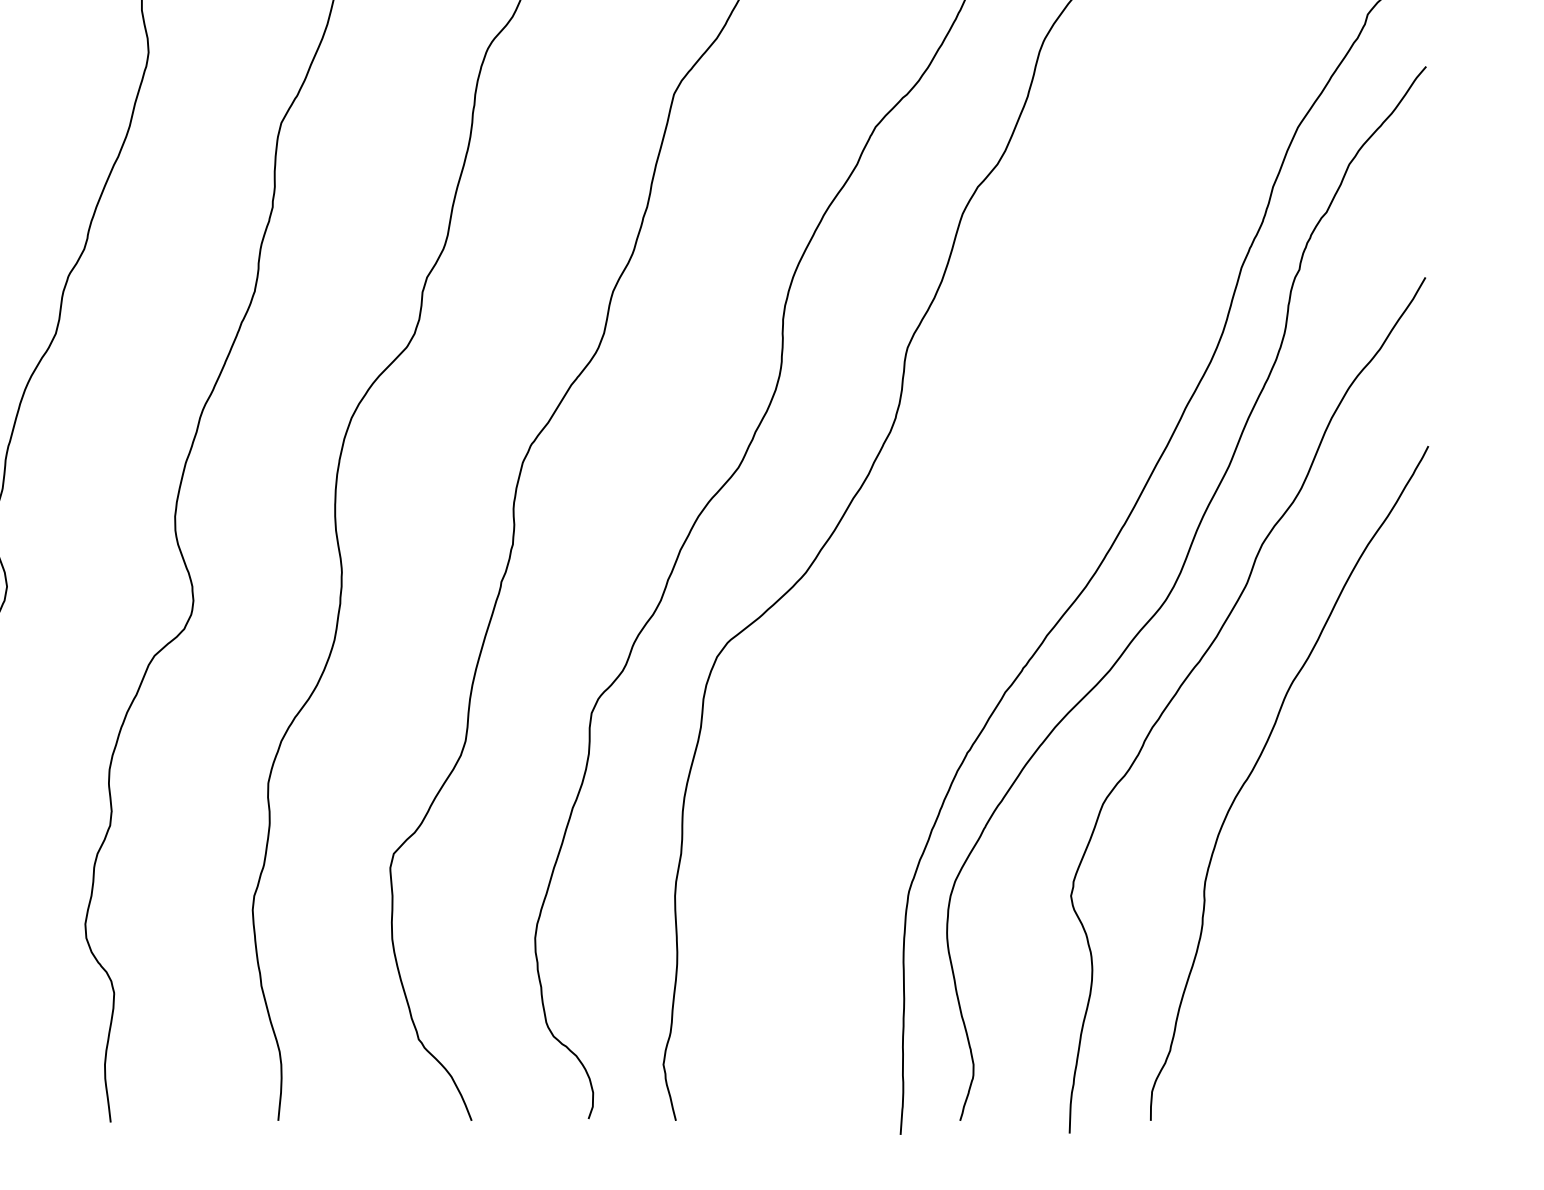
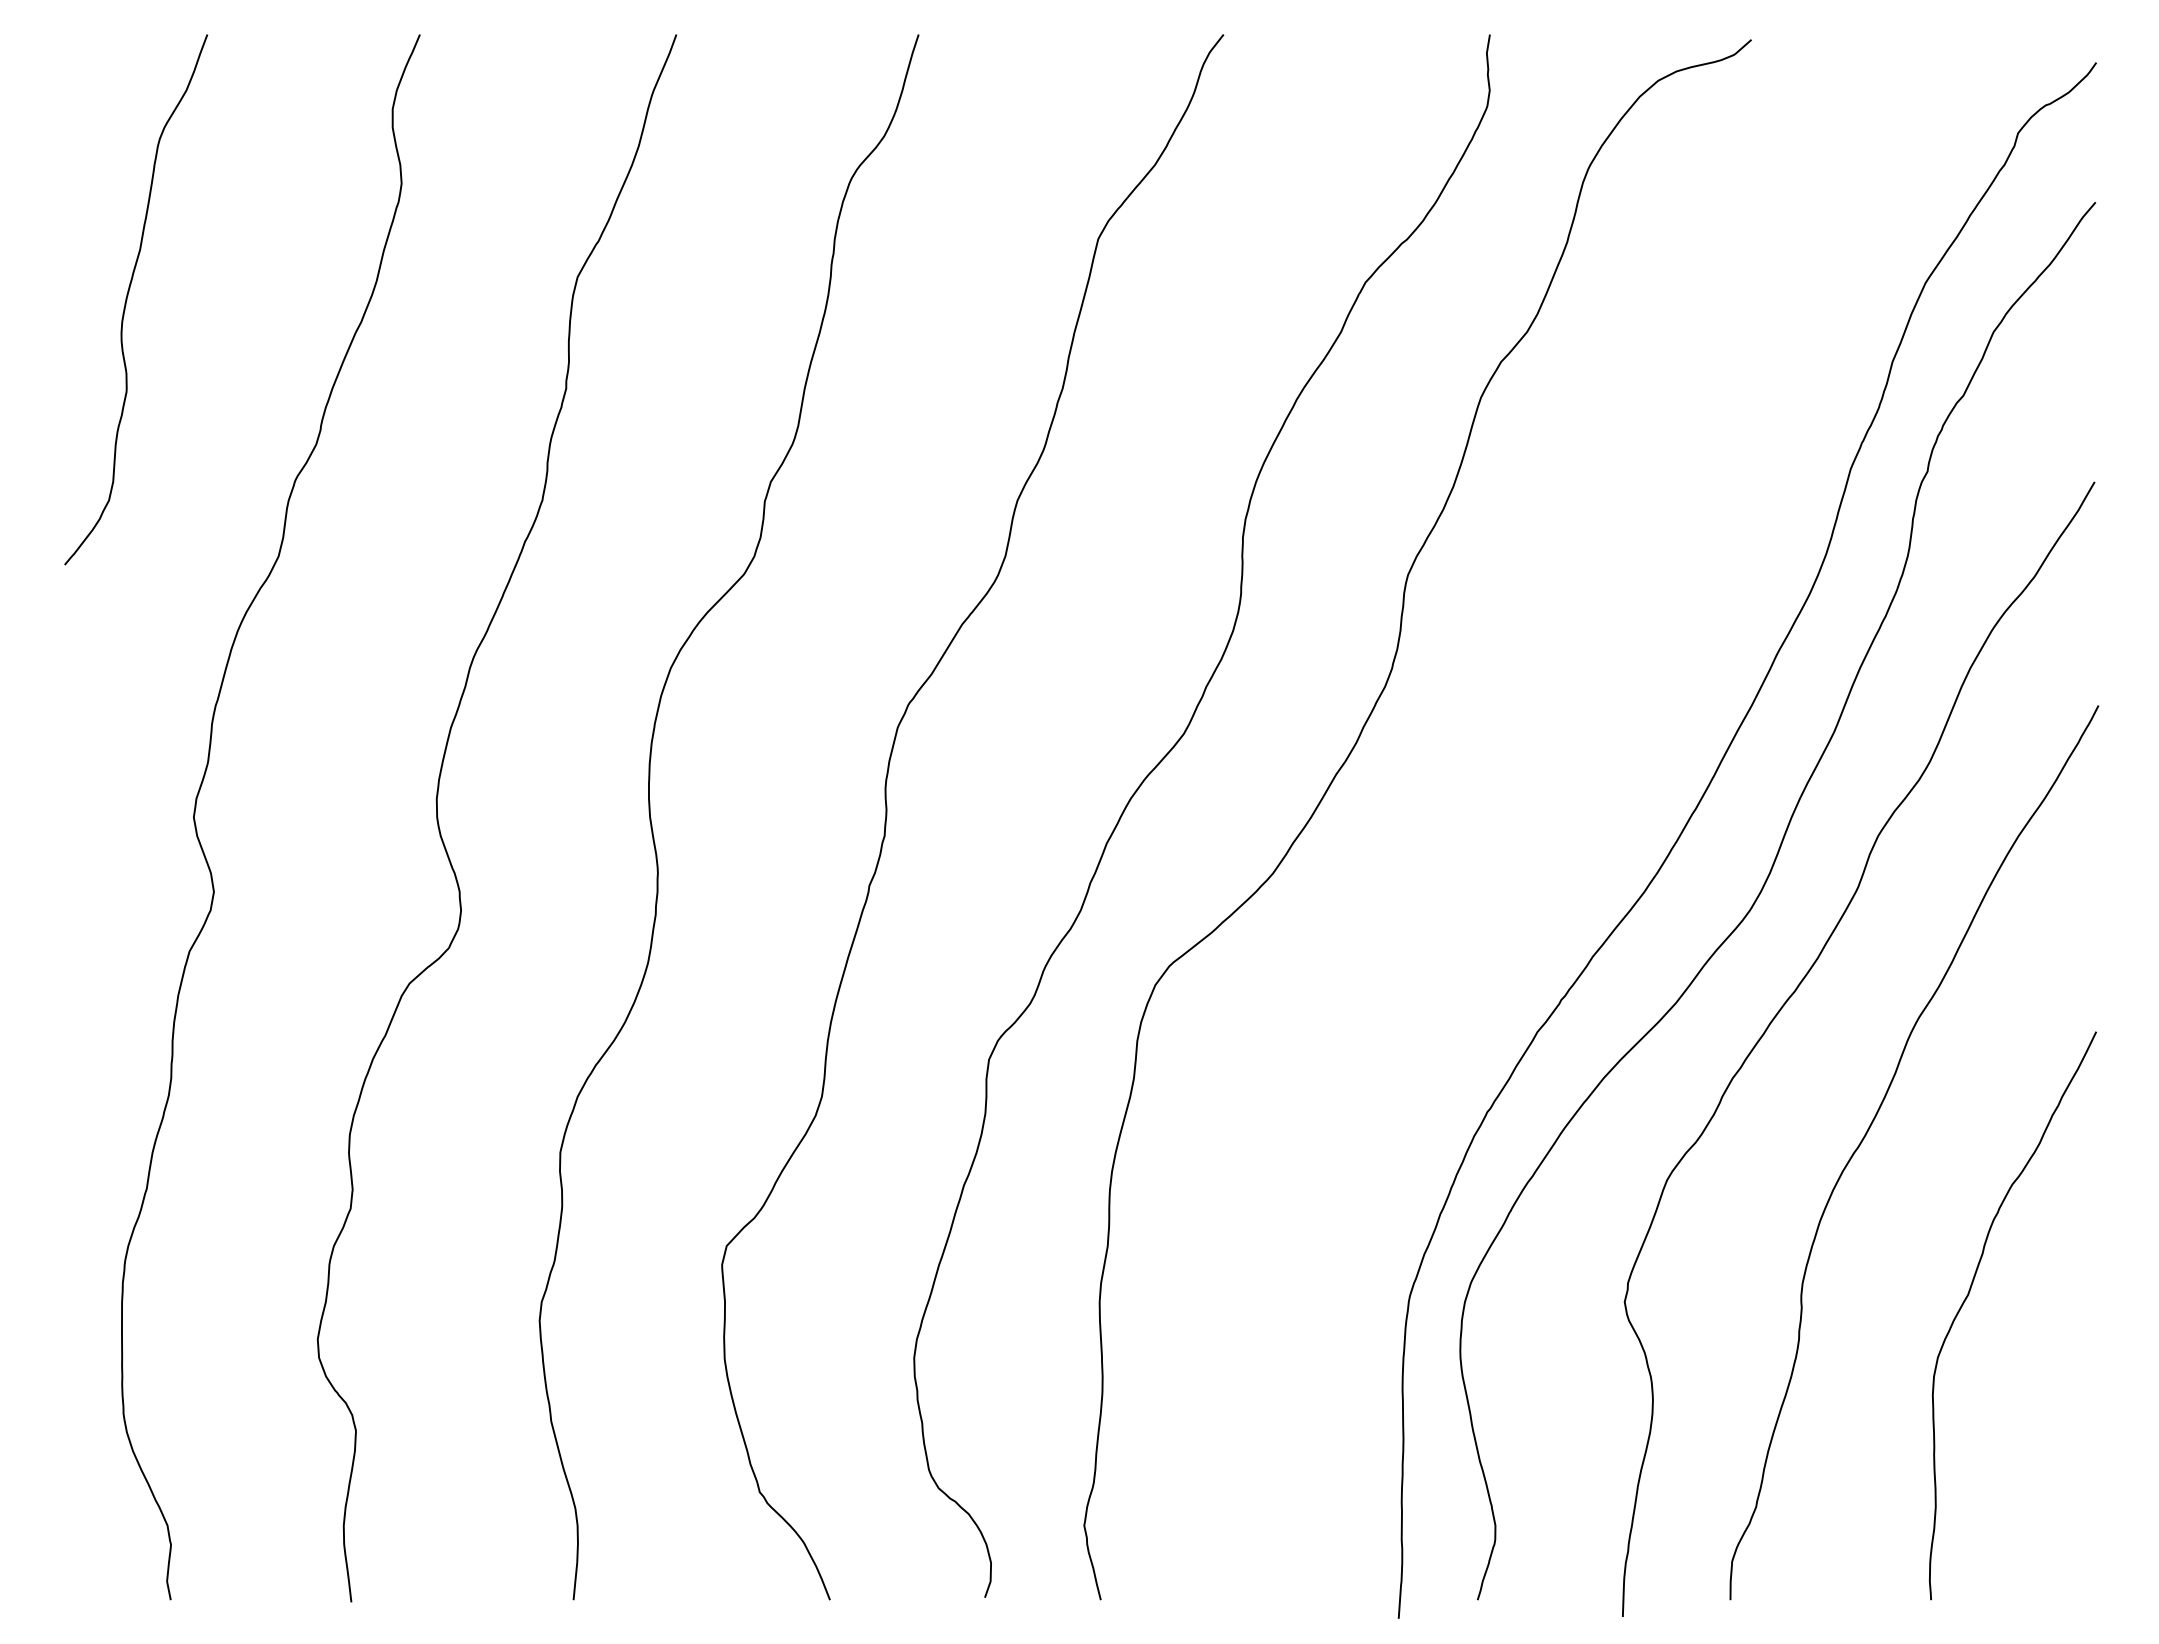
curve: (1331, 890) -> (1969, 1294), added

